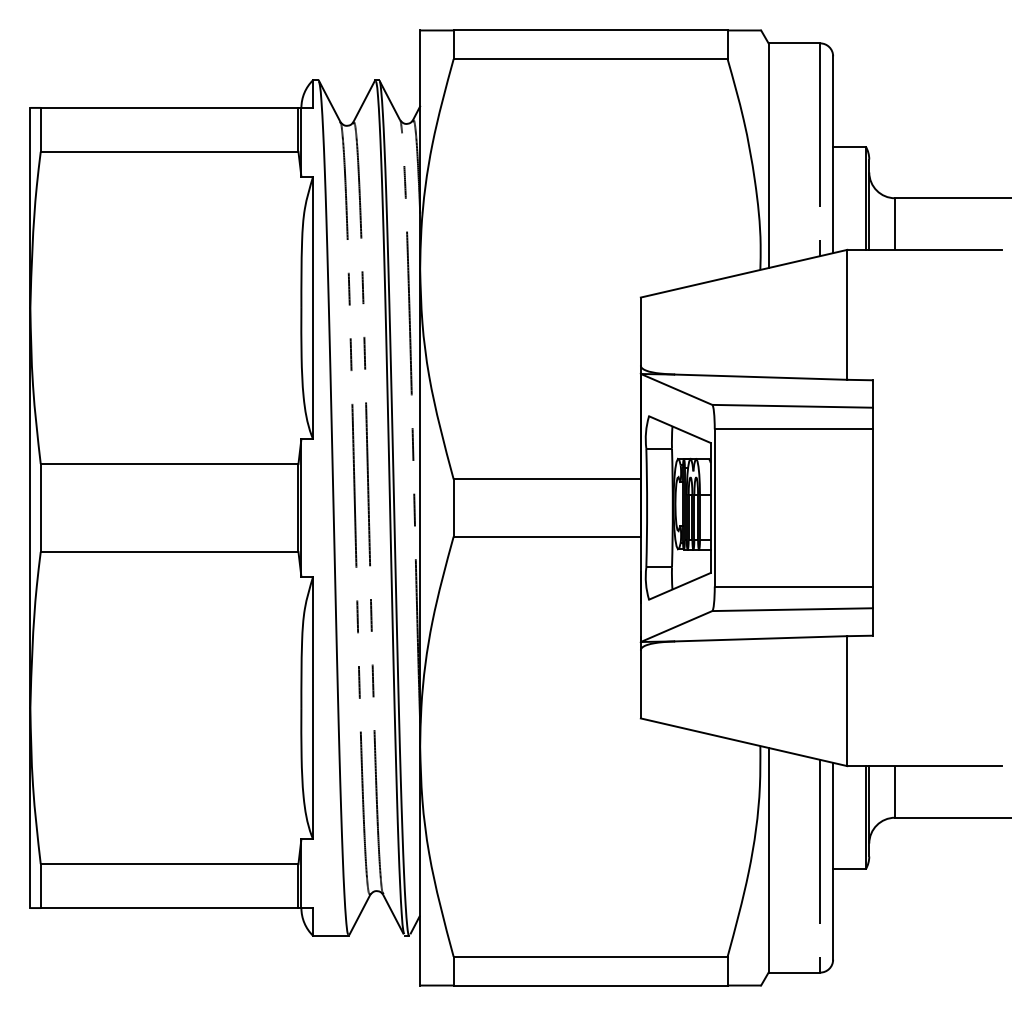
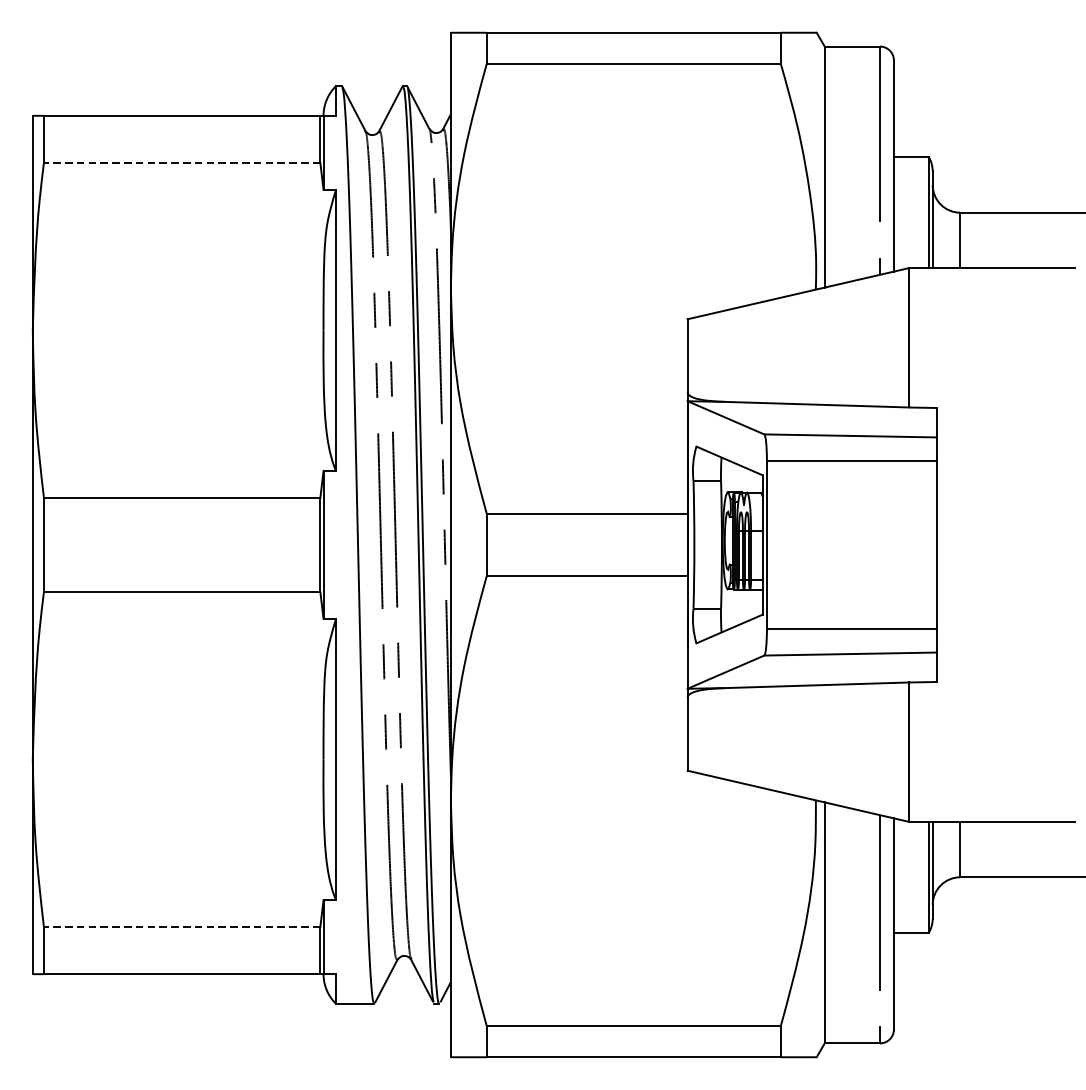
line: (169, 151) -> (182, 162), solid -> dashed
line: (169, 864) -> (182, 927), solid -> dashed

